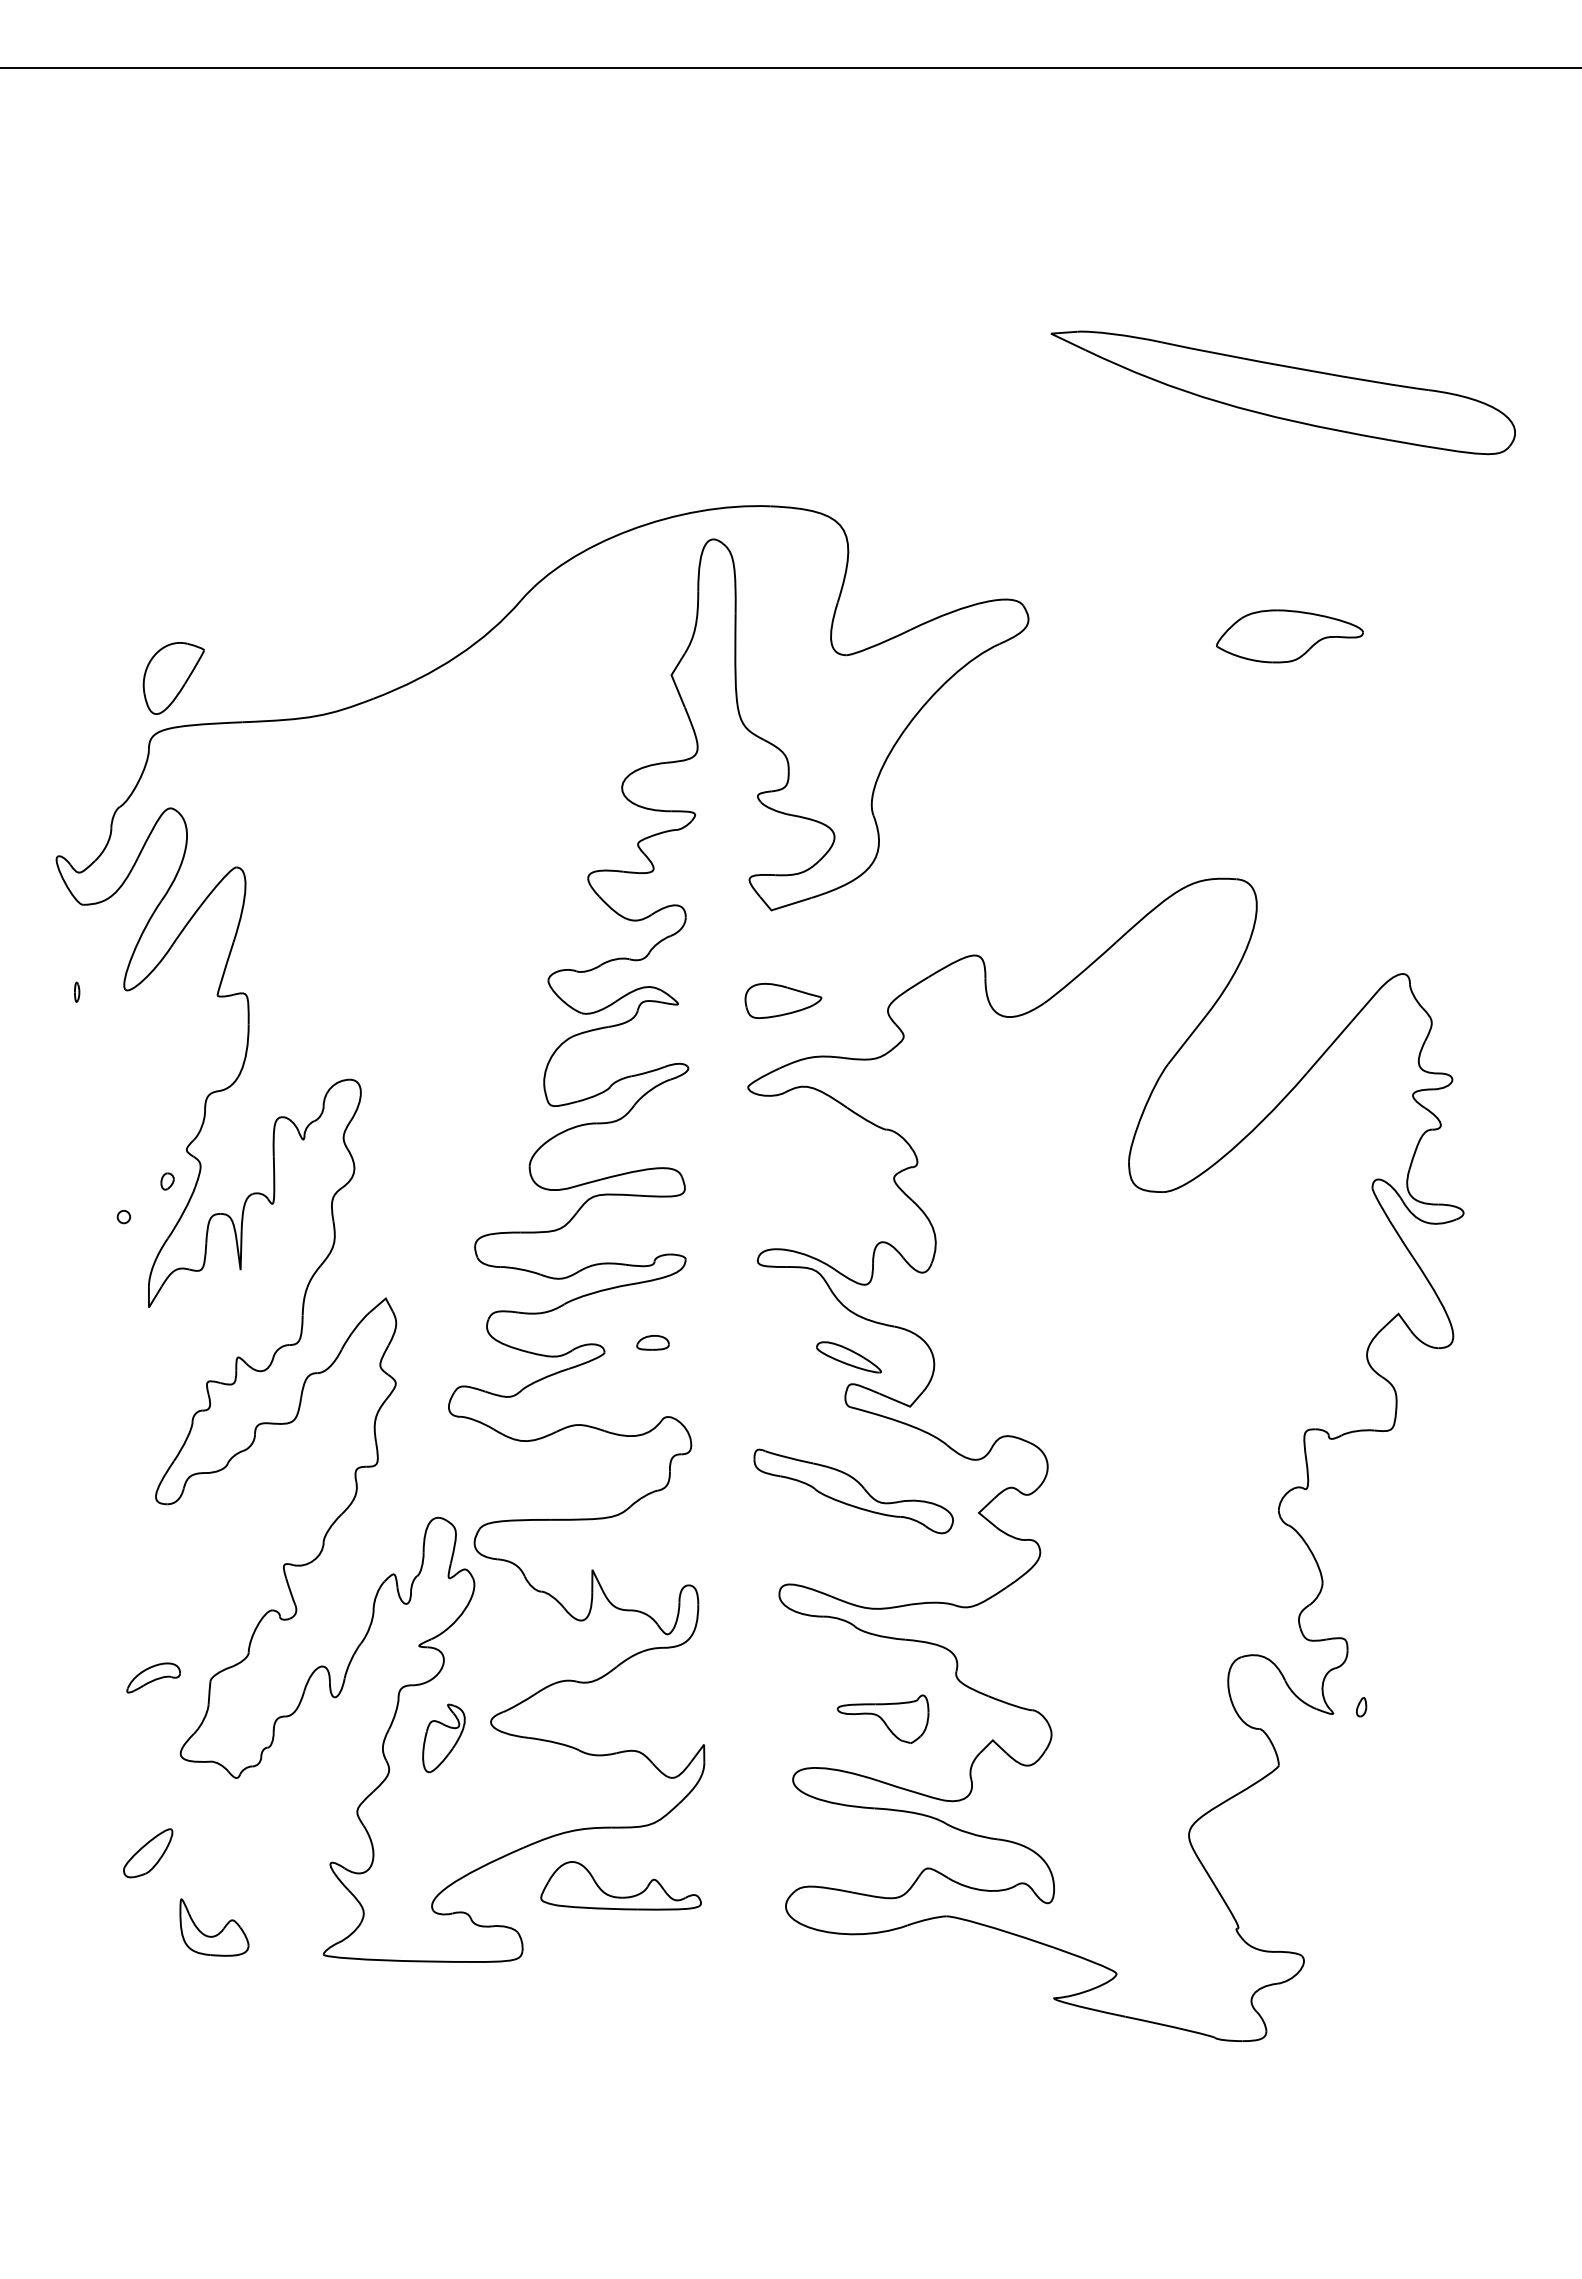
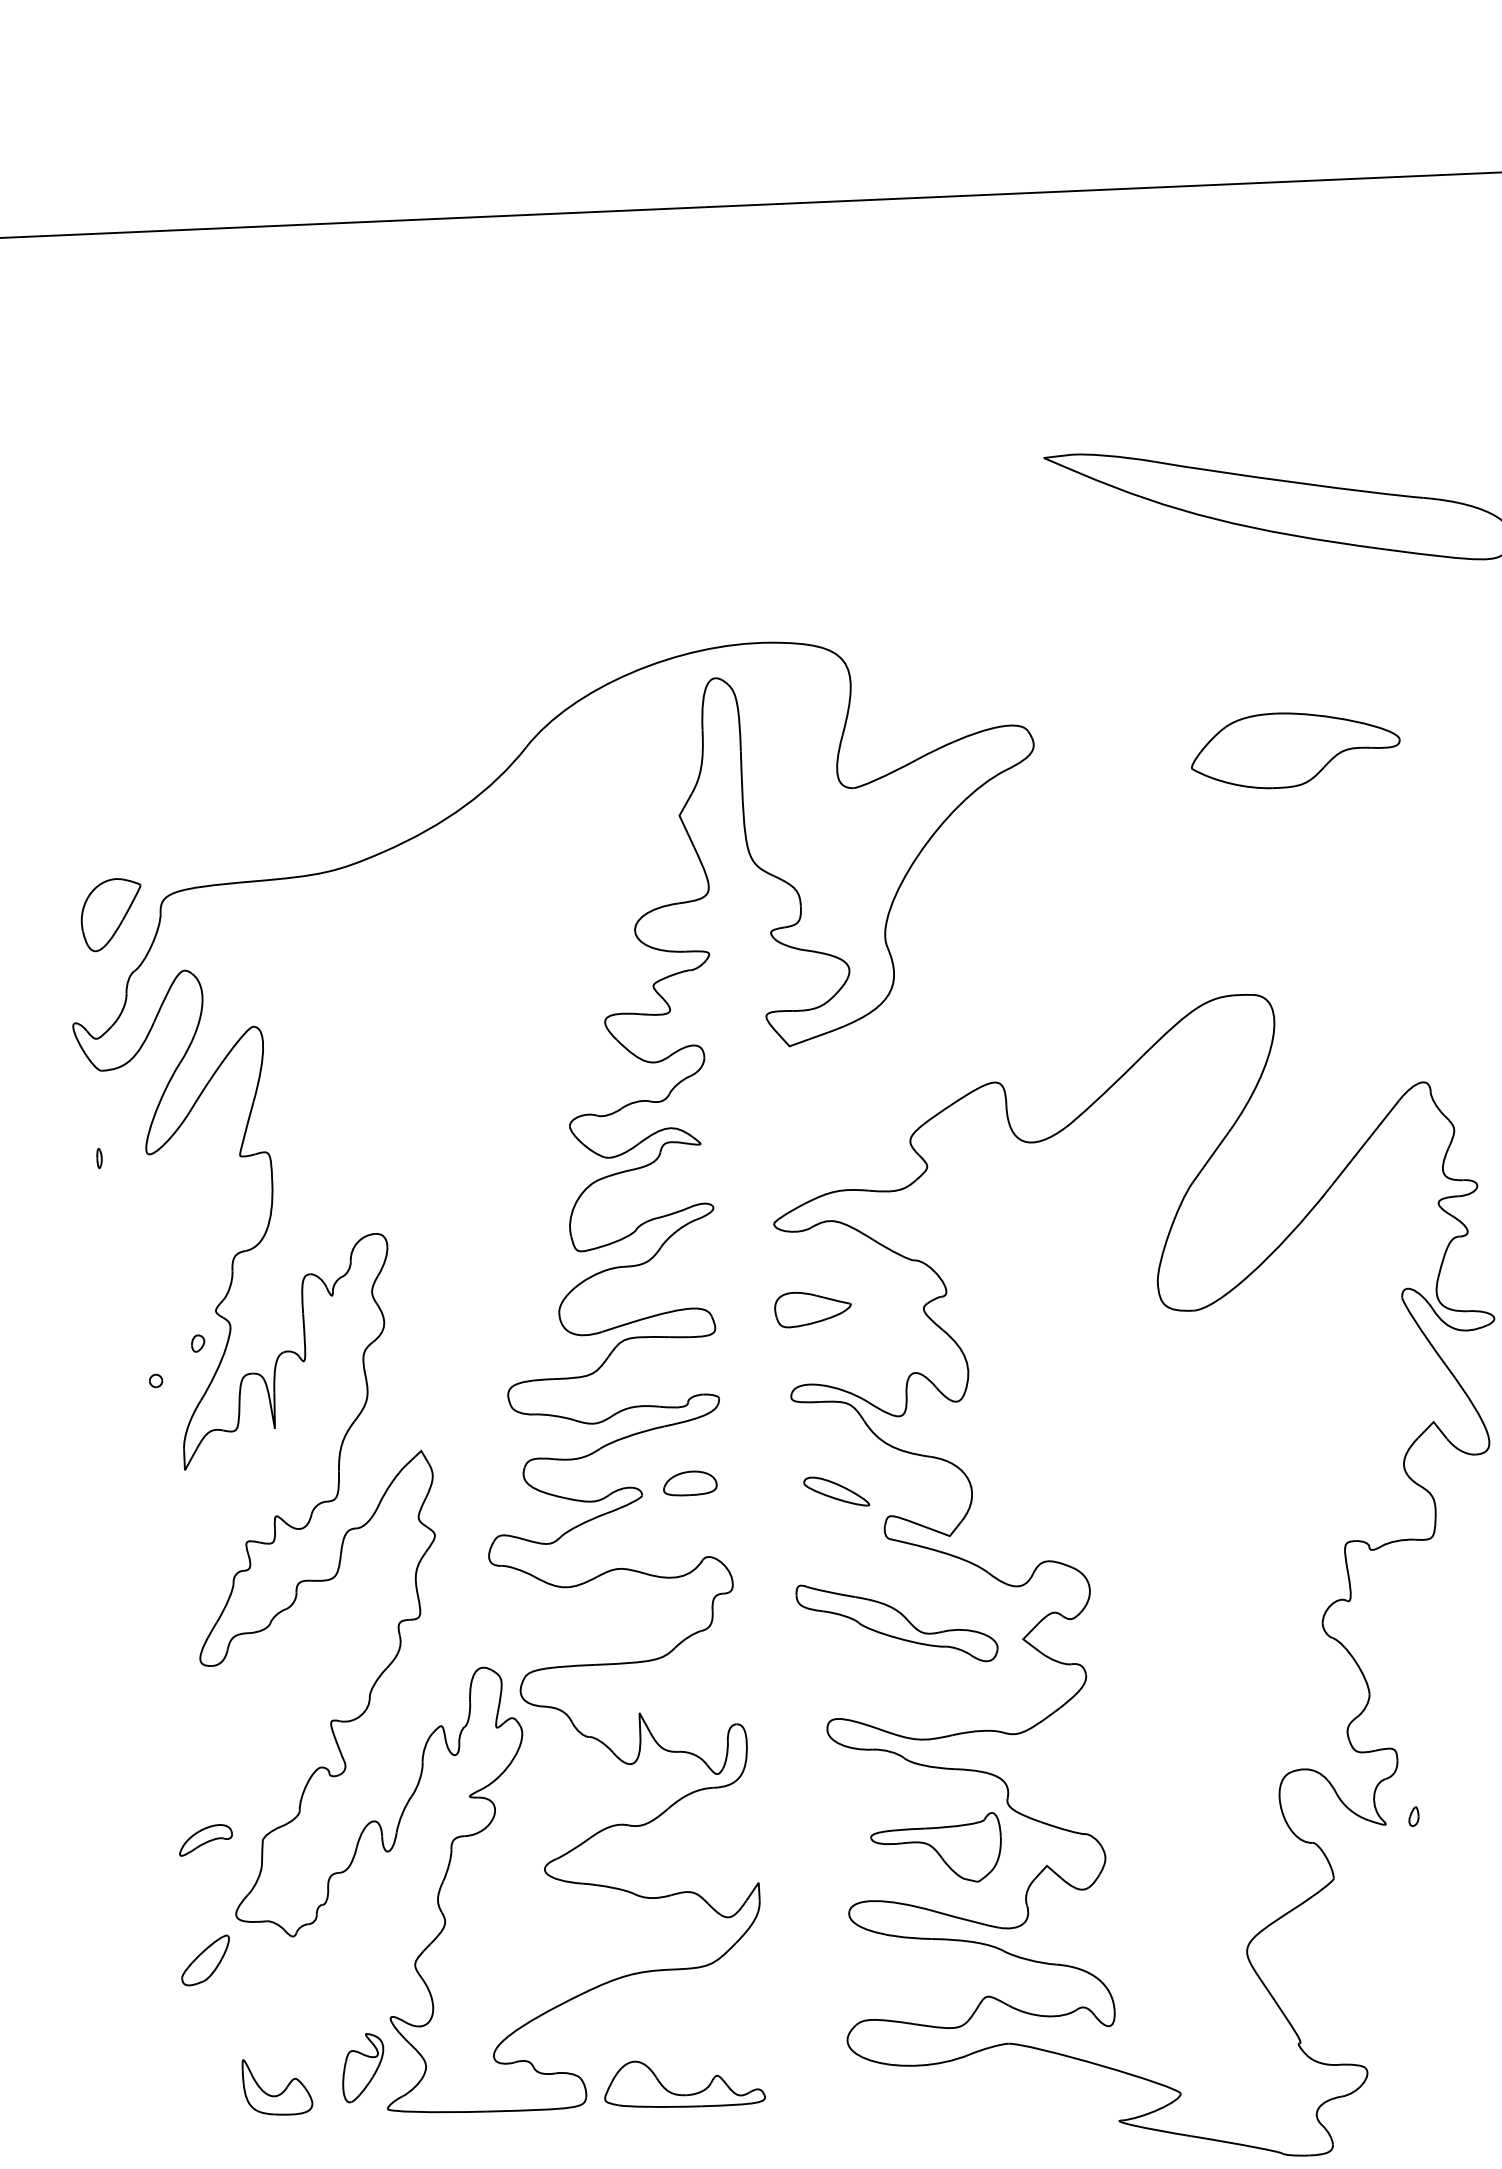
part: (1289, 636) -> (1295, 750), size x1.43
part: (173, 678) -> (111, 914), moved
part: (783, 1001) -> (813, 1309), moved
part: (652, 1342) -> (689, 1483), size x1.67
part: (848, 1357) -> (836, 1491), moved
part: (882, 1719) -> (935, 1849), size x1.43
part: (443, 1738) -> (362, 2068), moved
part: (148, 1853) -> (205, 1960), moved
part: (620, 1896) -> (684, 2094), moved

